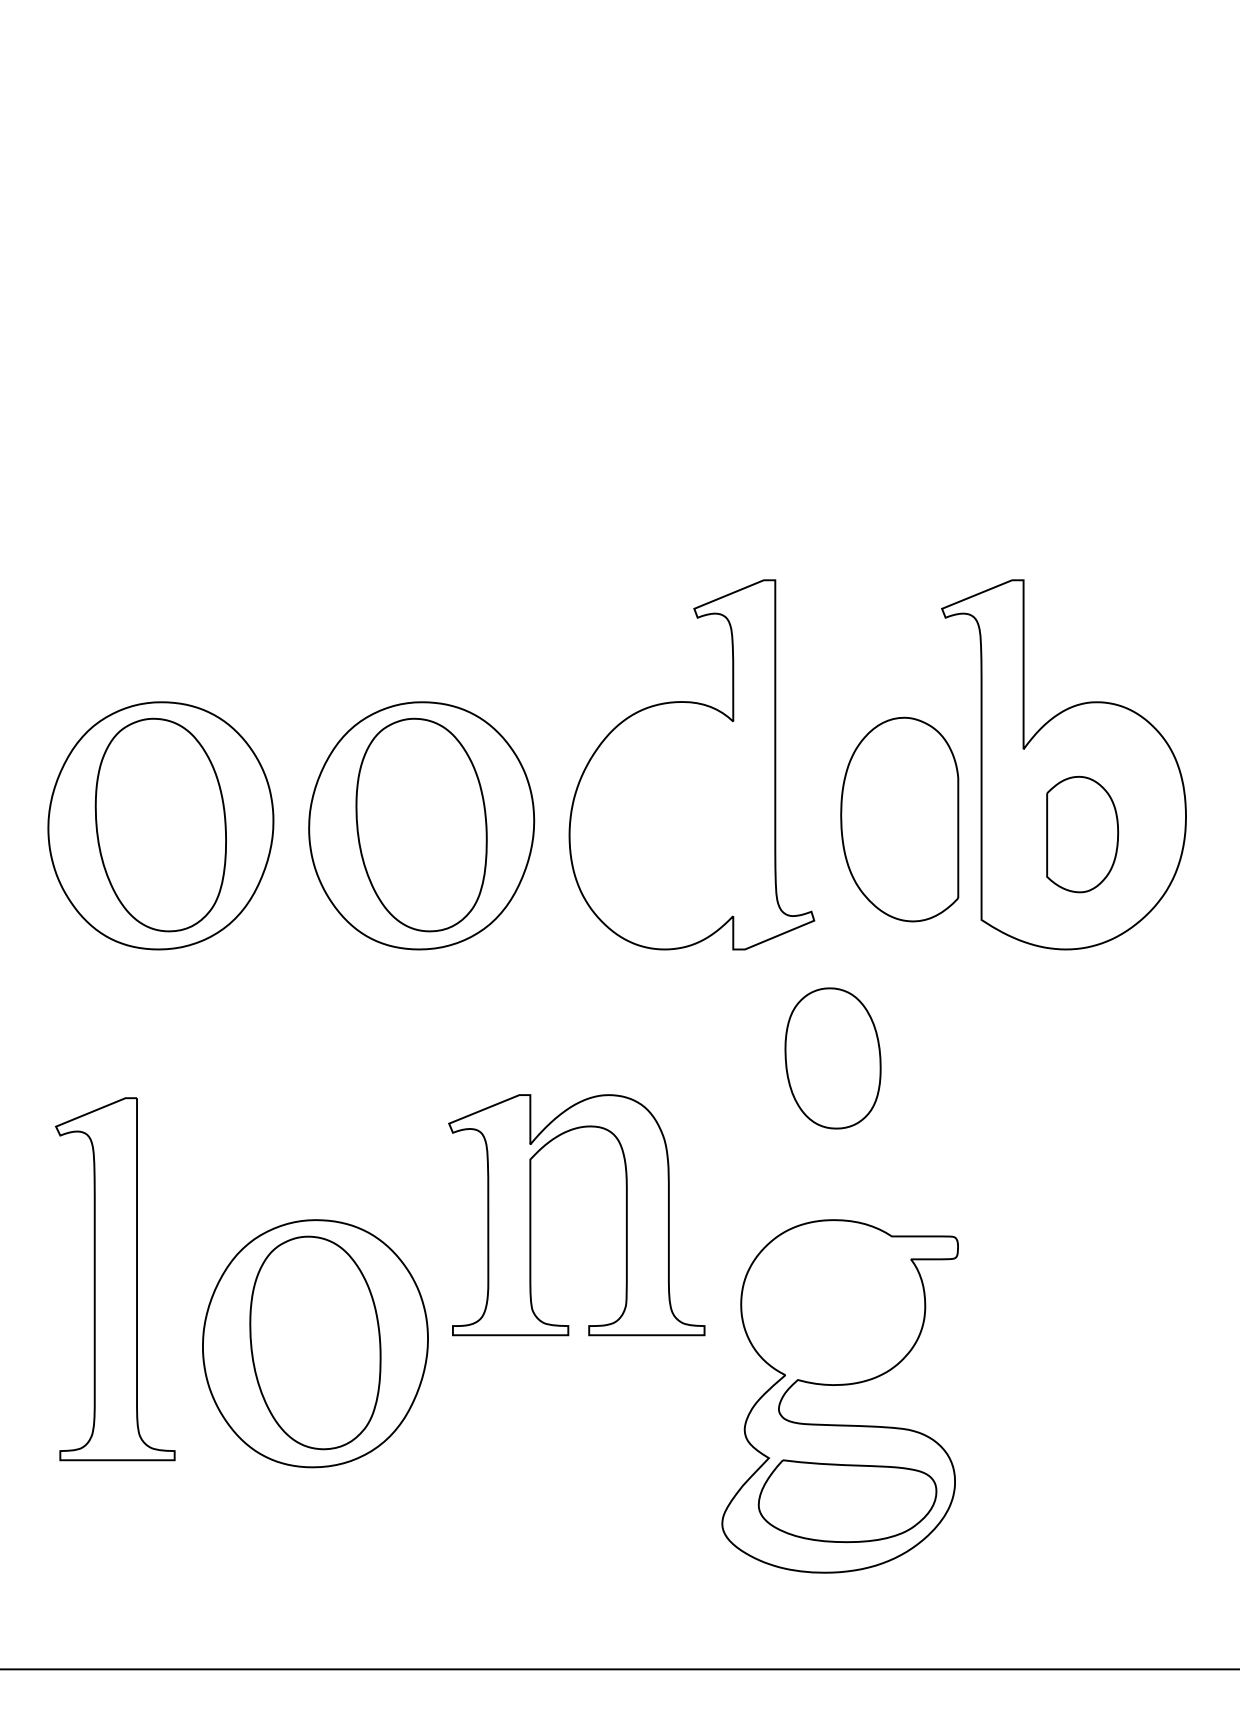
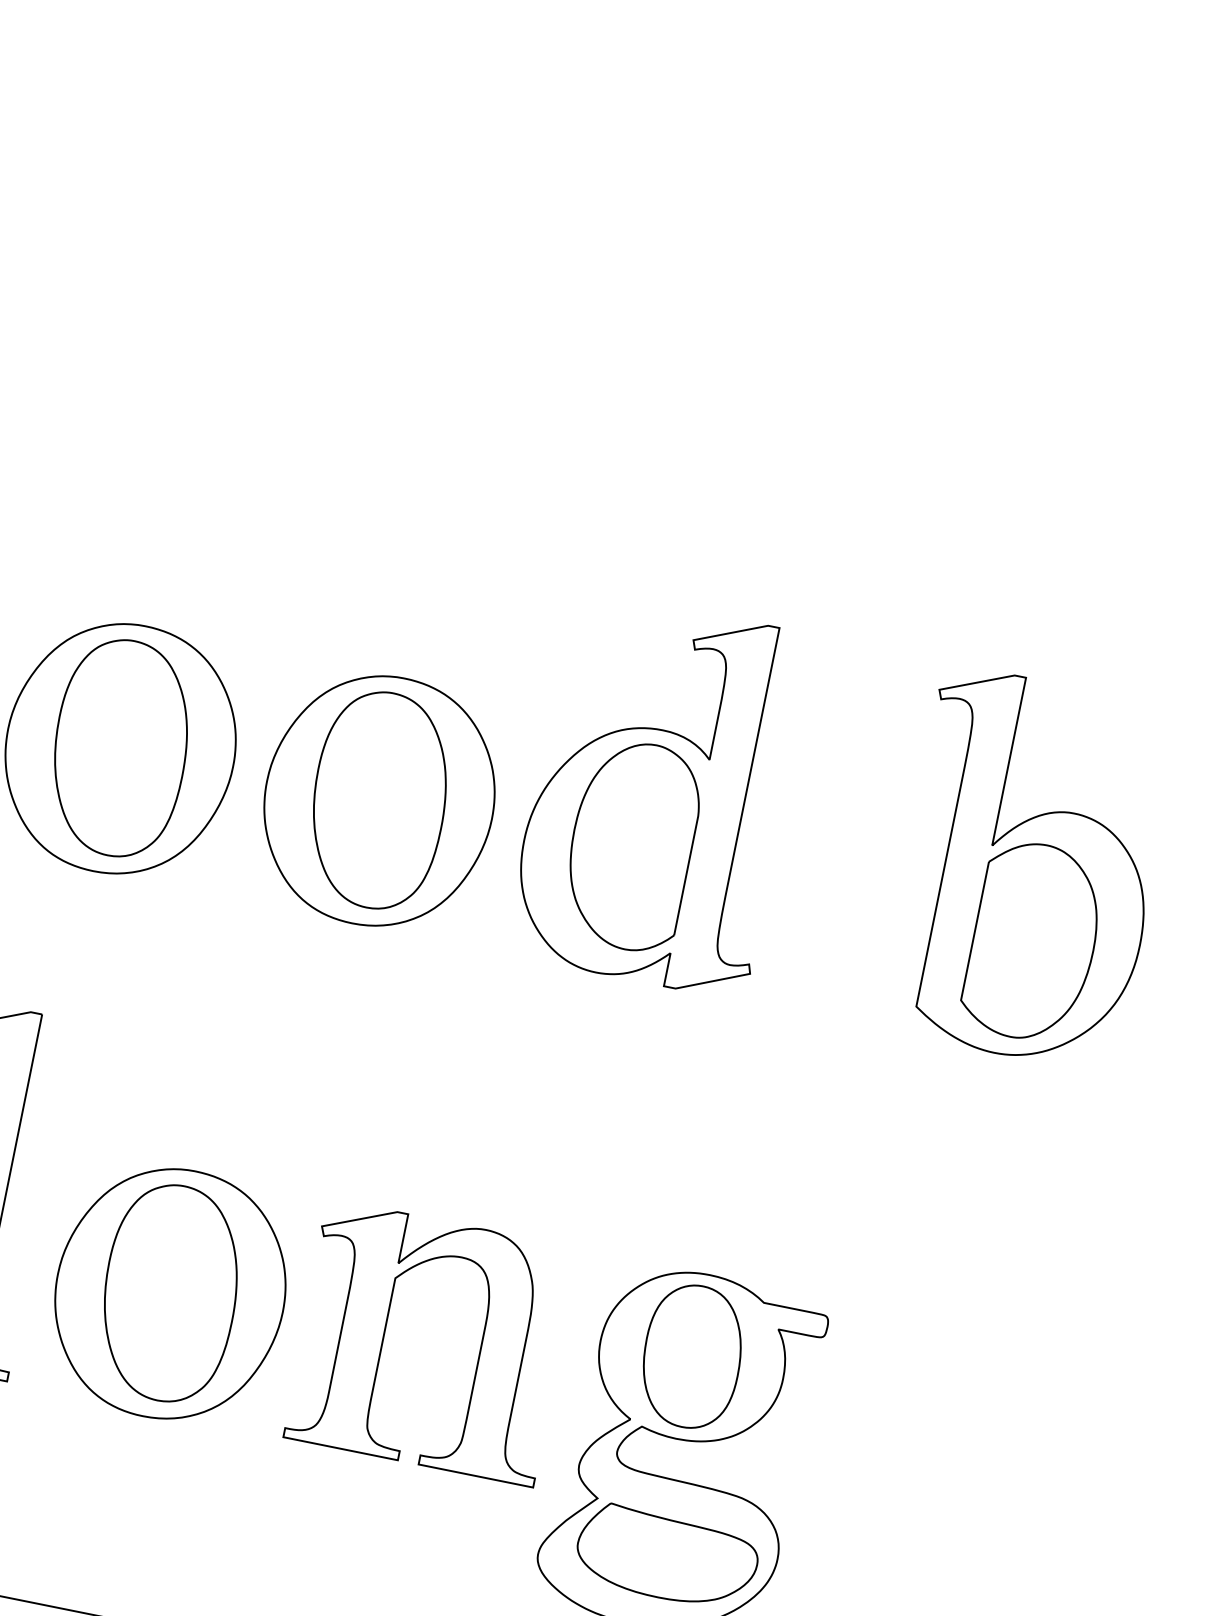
part: (899, 819) -> (631, 845), moved
part: (1082, 834) -> (1033, 941), size x1.67
part: (832, 1058) -> (691, 1356), moved
part: (531, 1215) -> (385, 1334), moved

